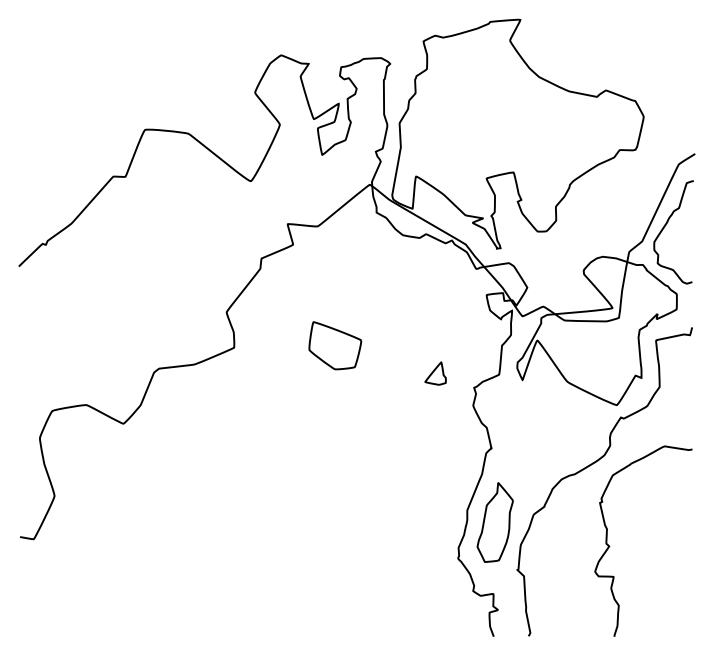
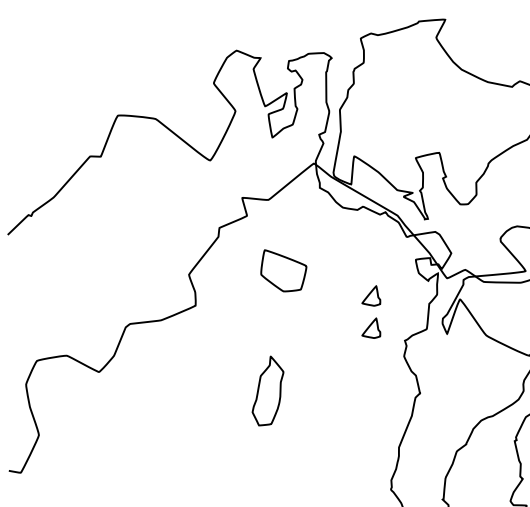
part: (435, 336) -> (371, 295), added
part: (335, 345) -> (283, 270), moved
part: (494, 522) -> (267, 390), moved

